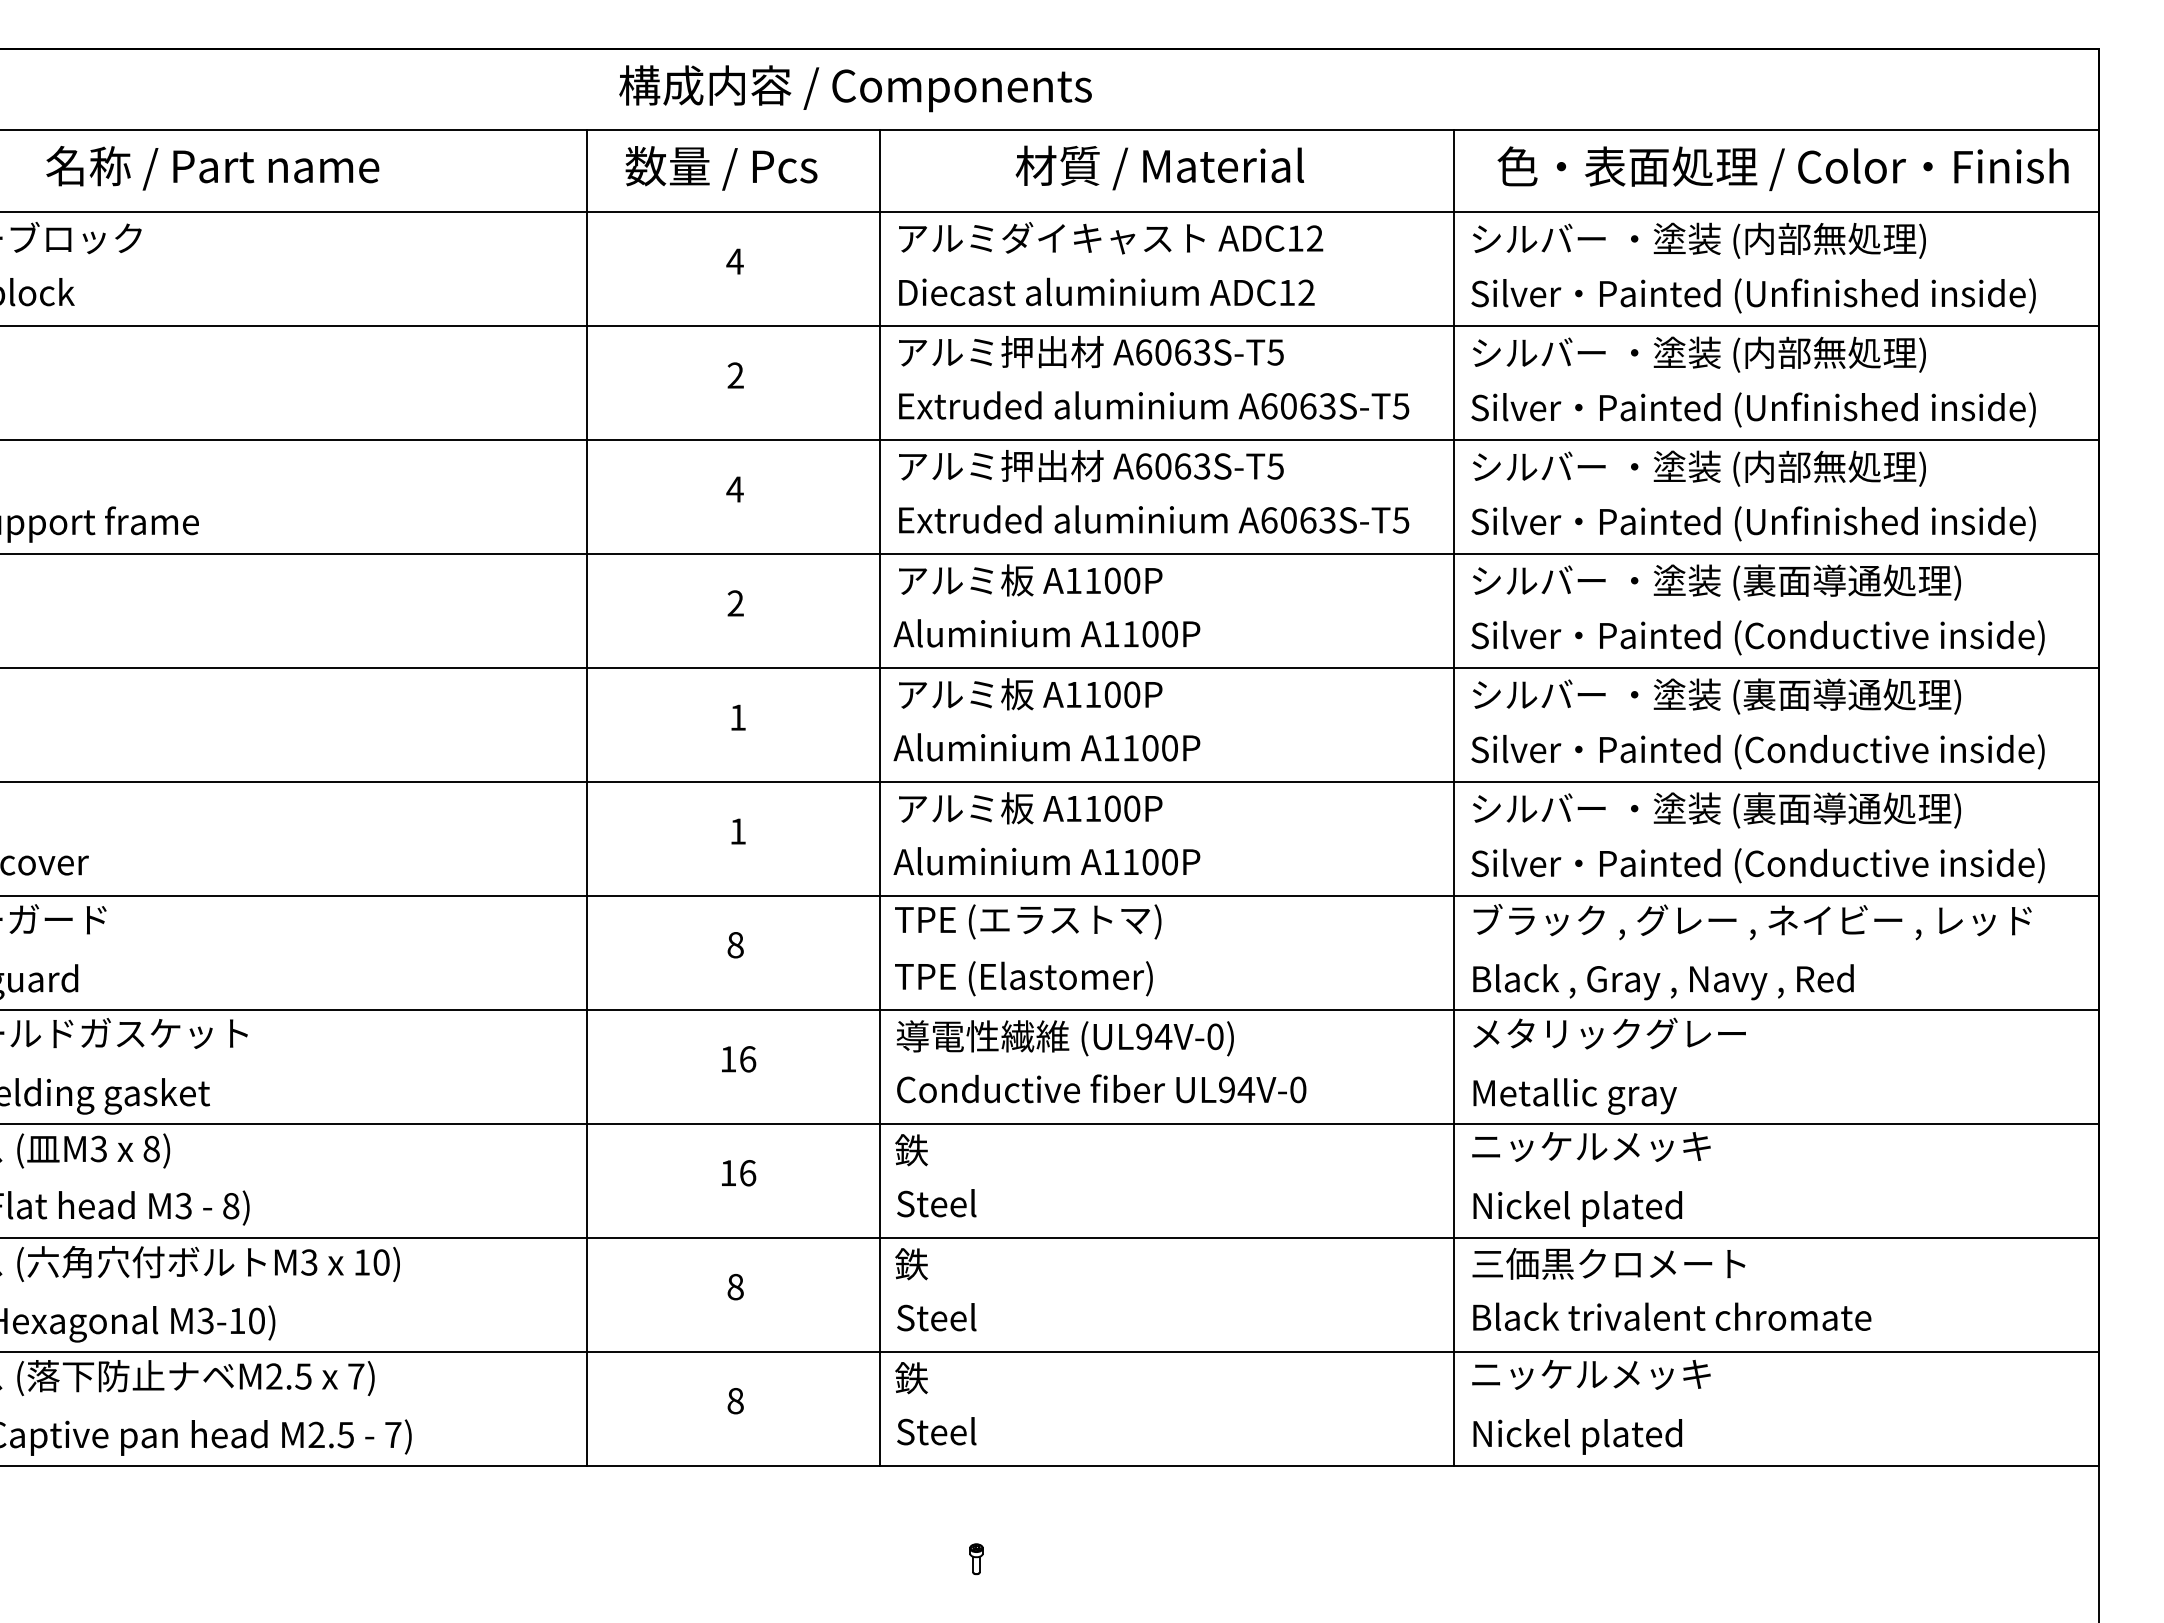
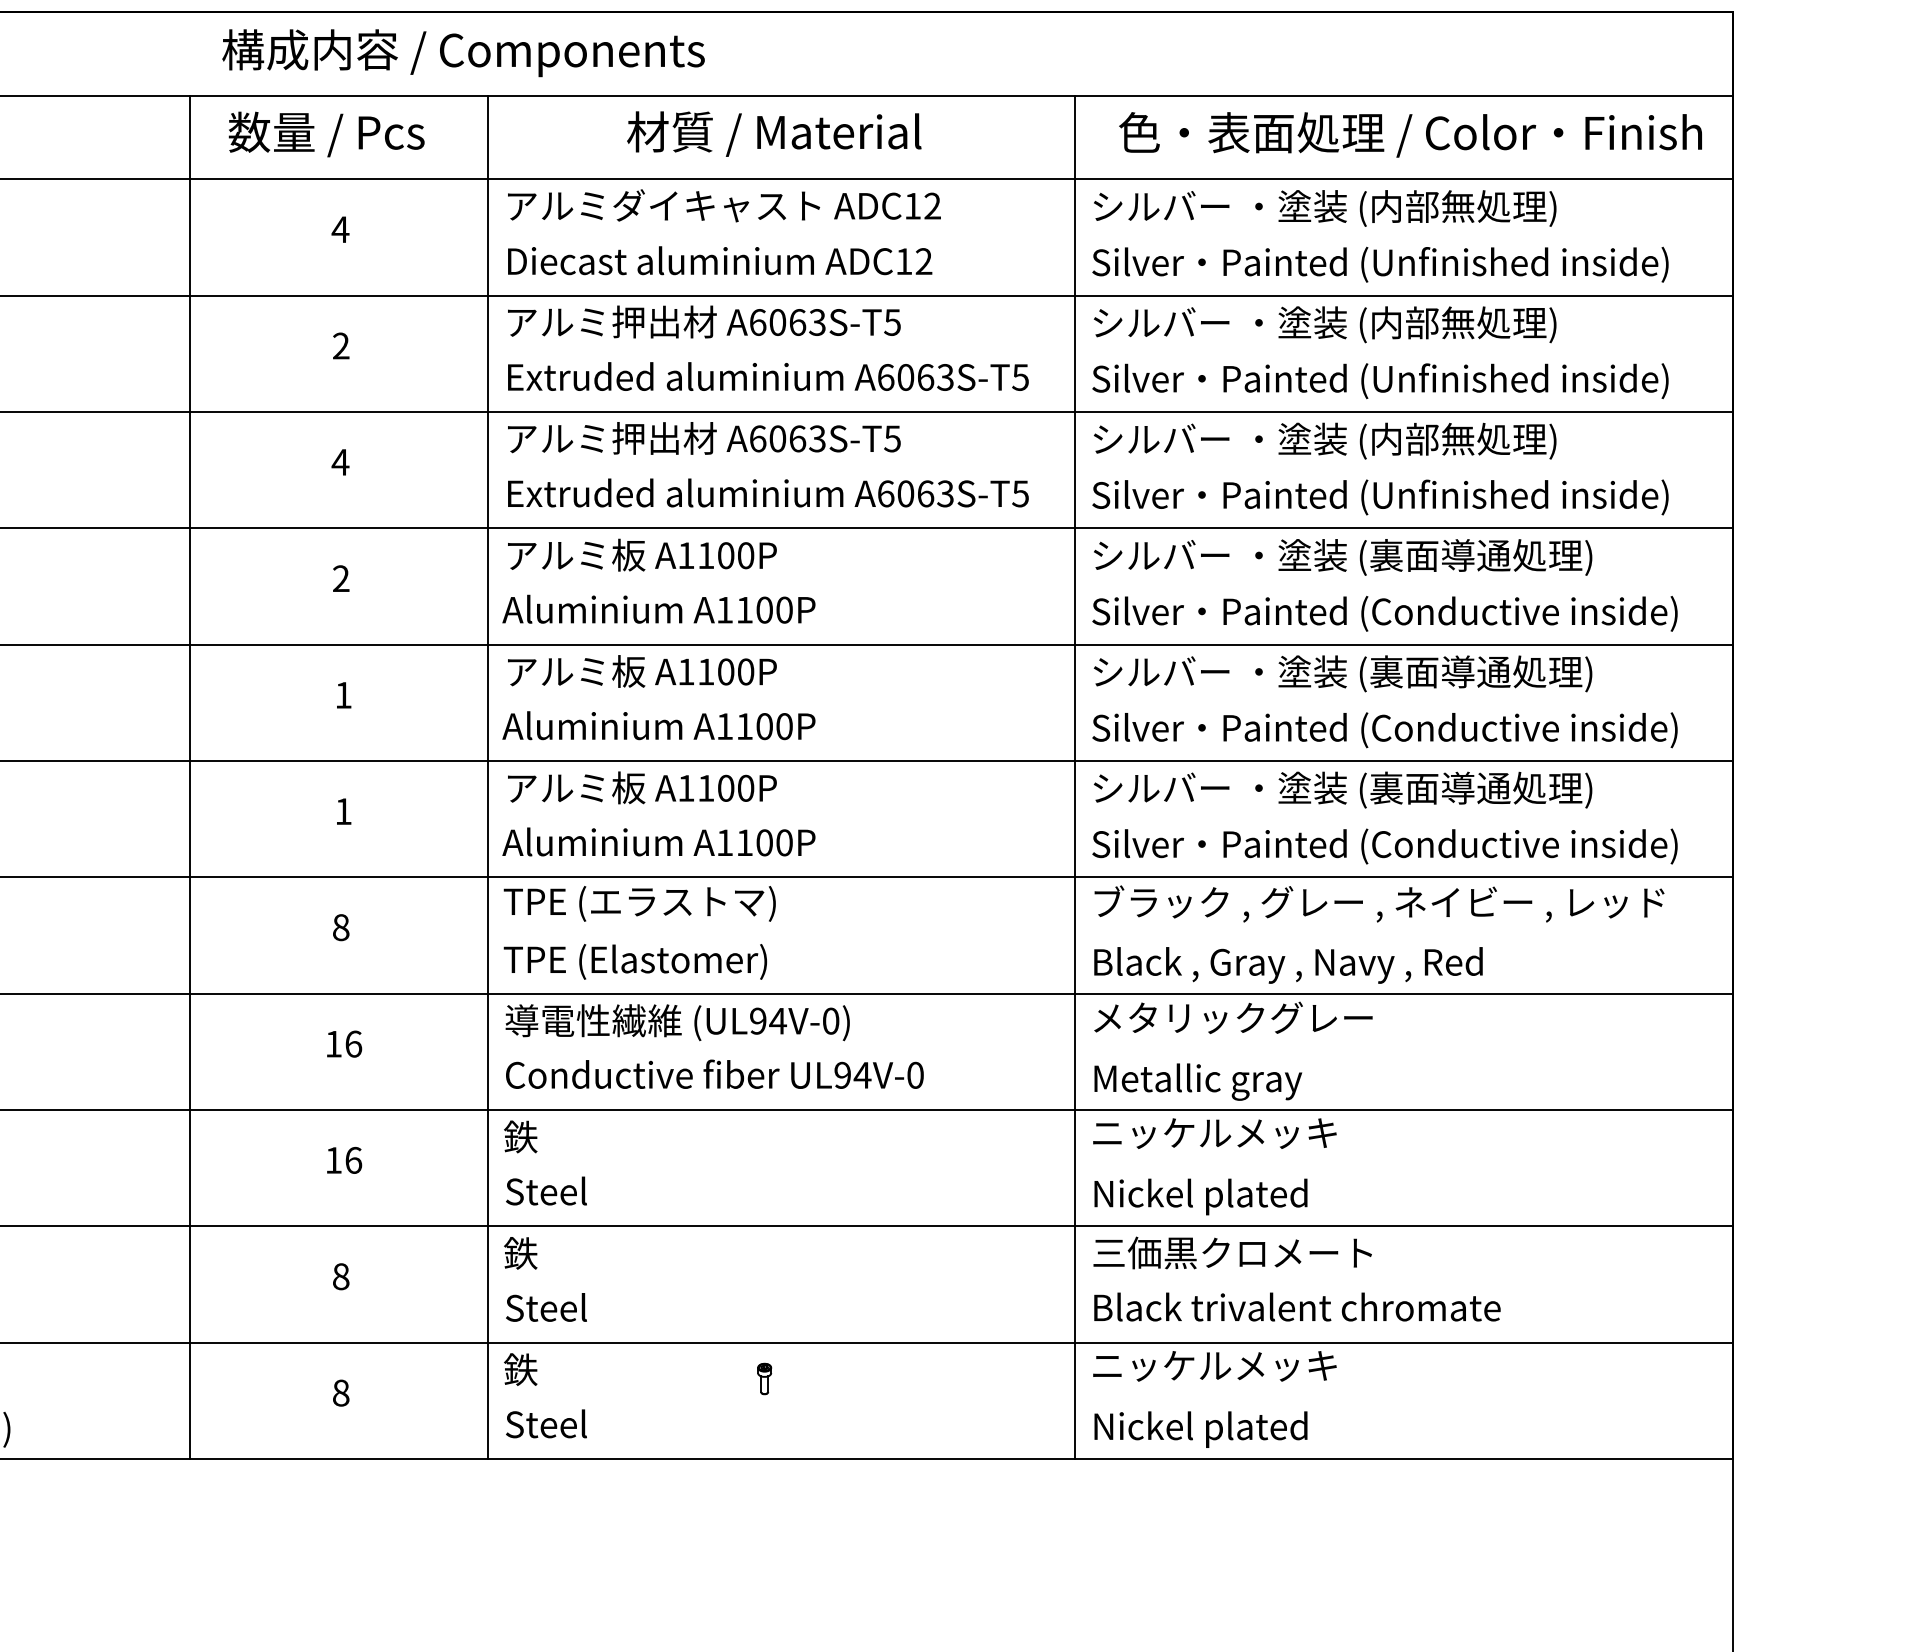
part: (976, 1559) -> (764, 1379), moved

